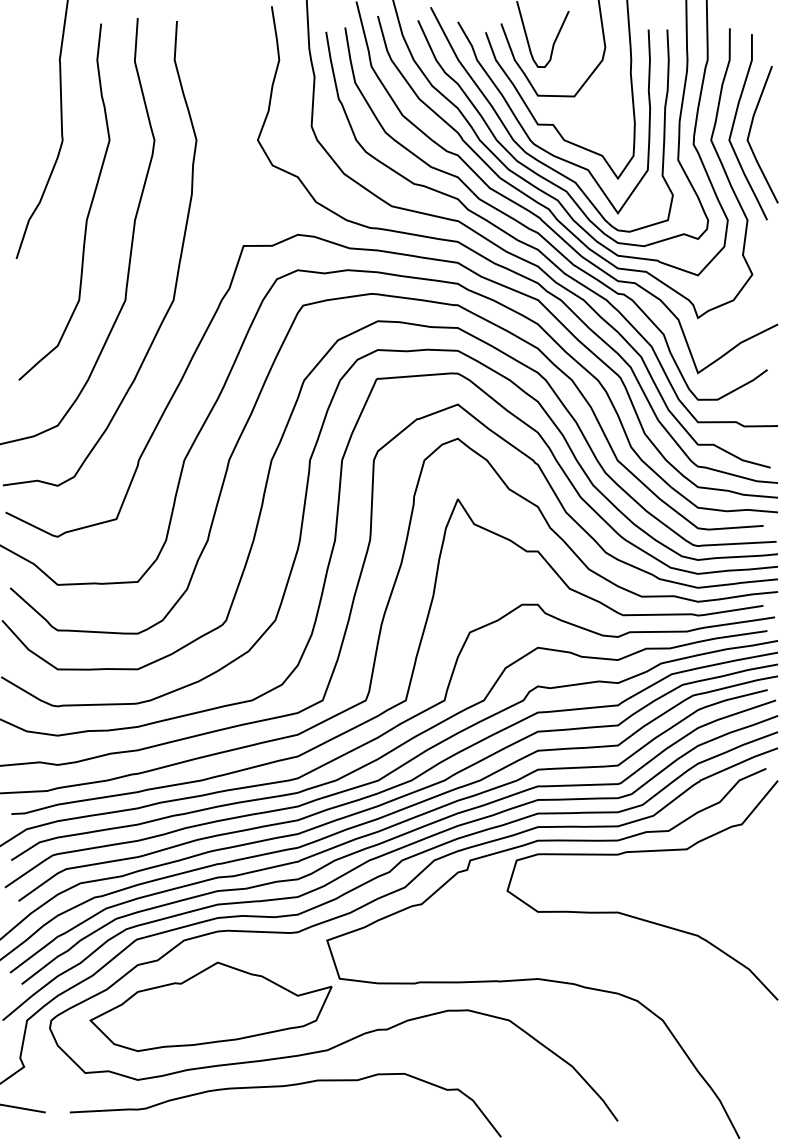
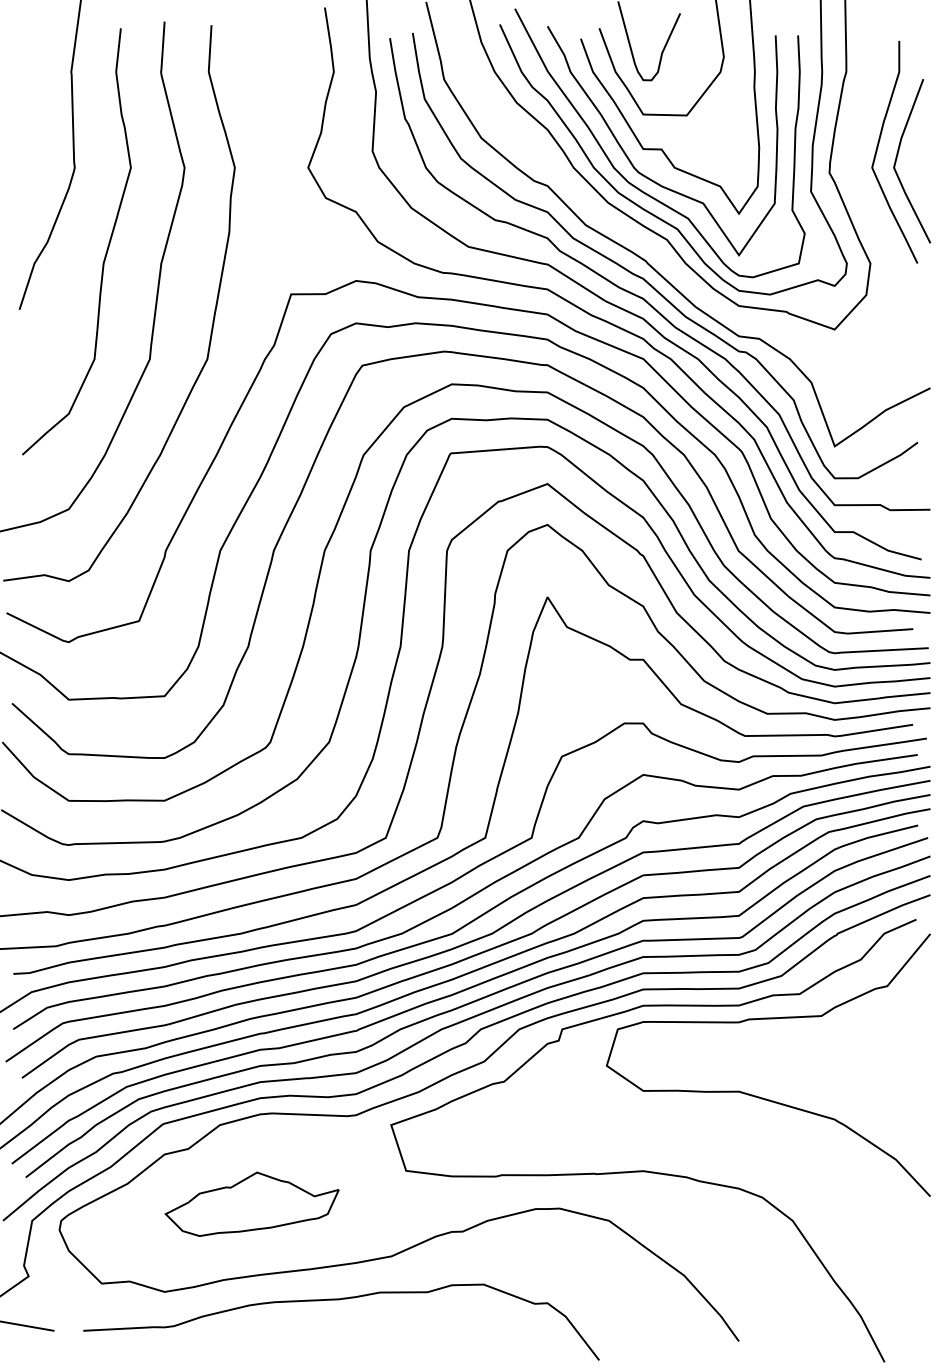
curve: (541, 203) -> (647, 243), removed
part: (210, 1006) -> (251, 1204), size x0.6

